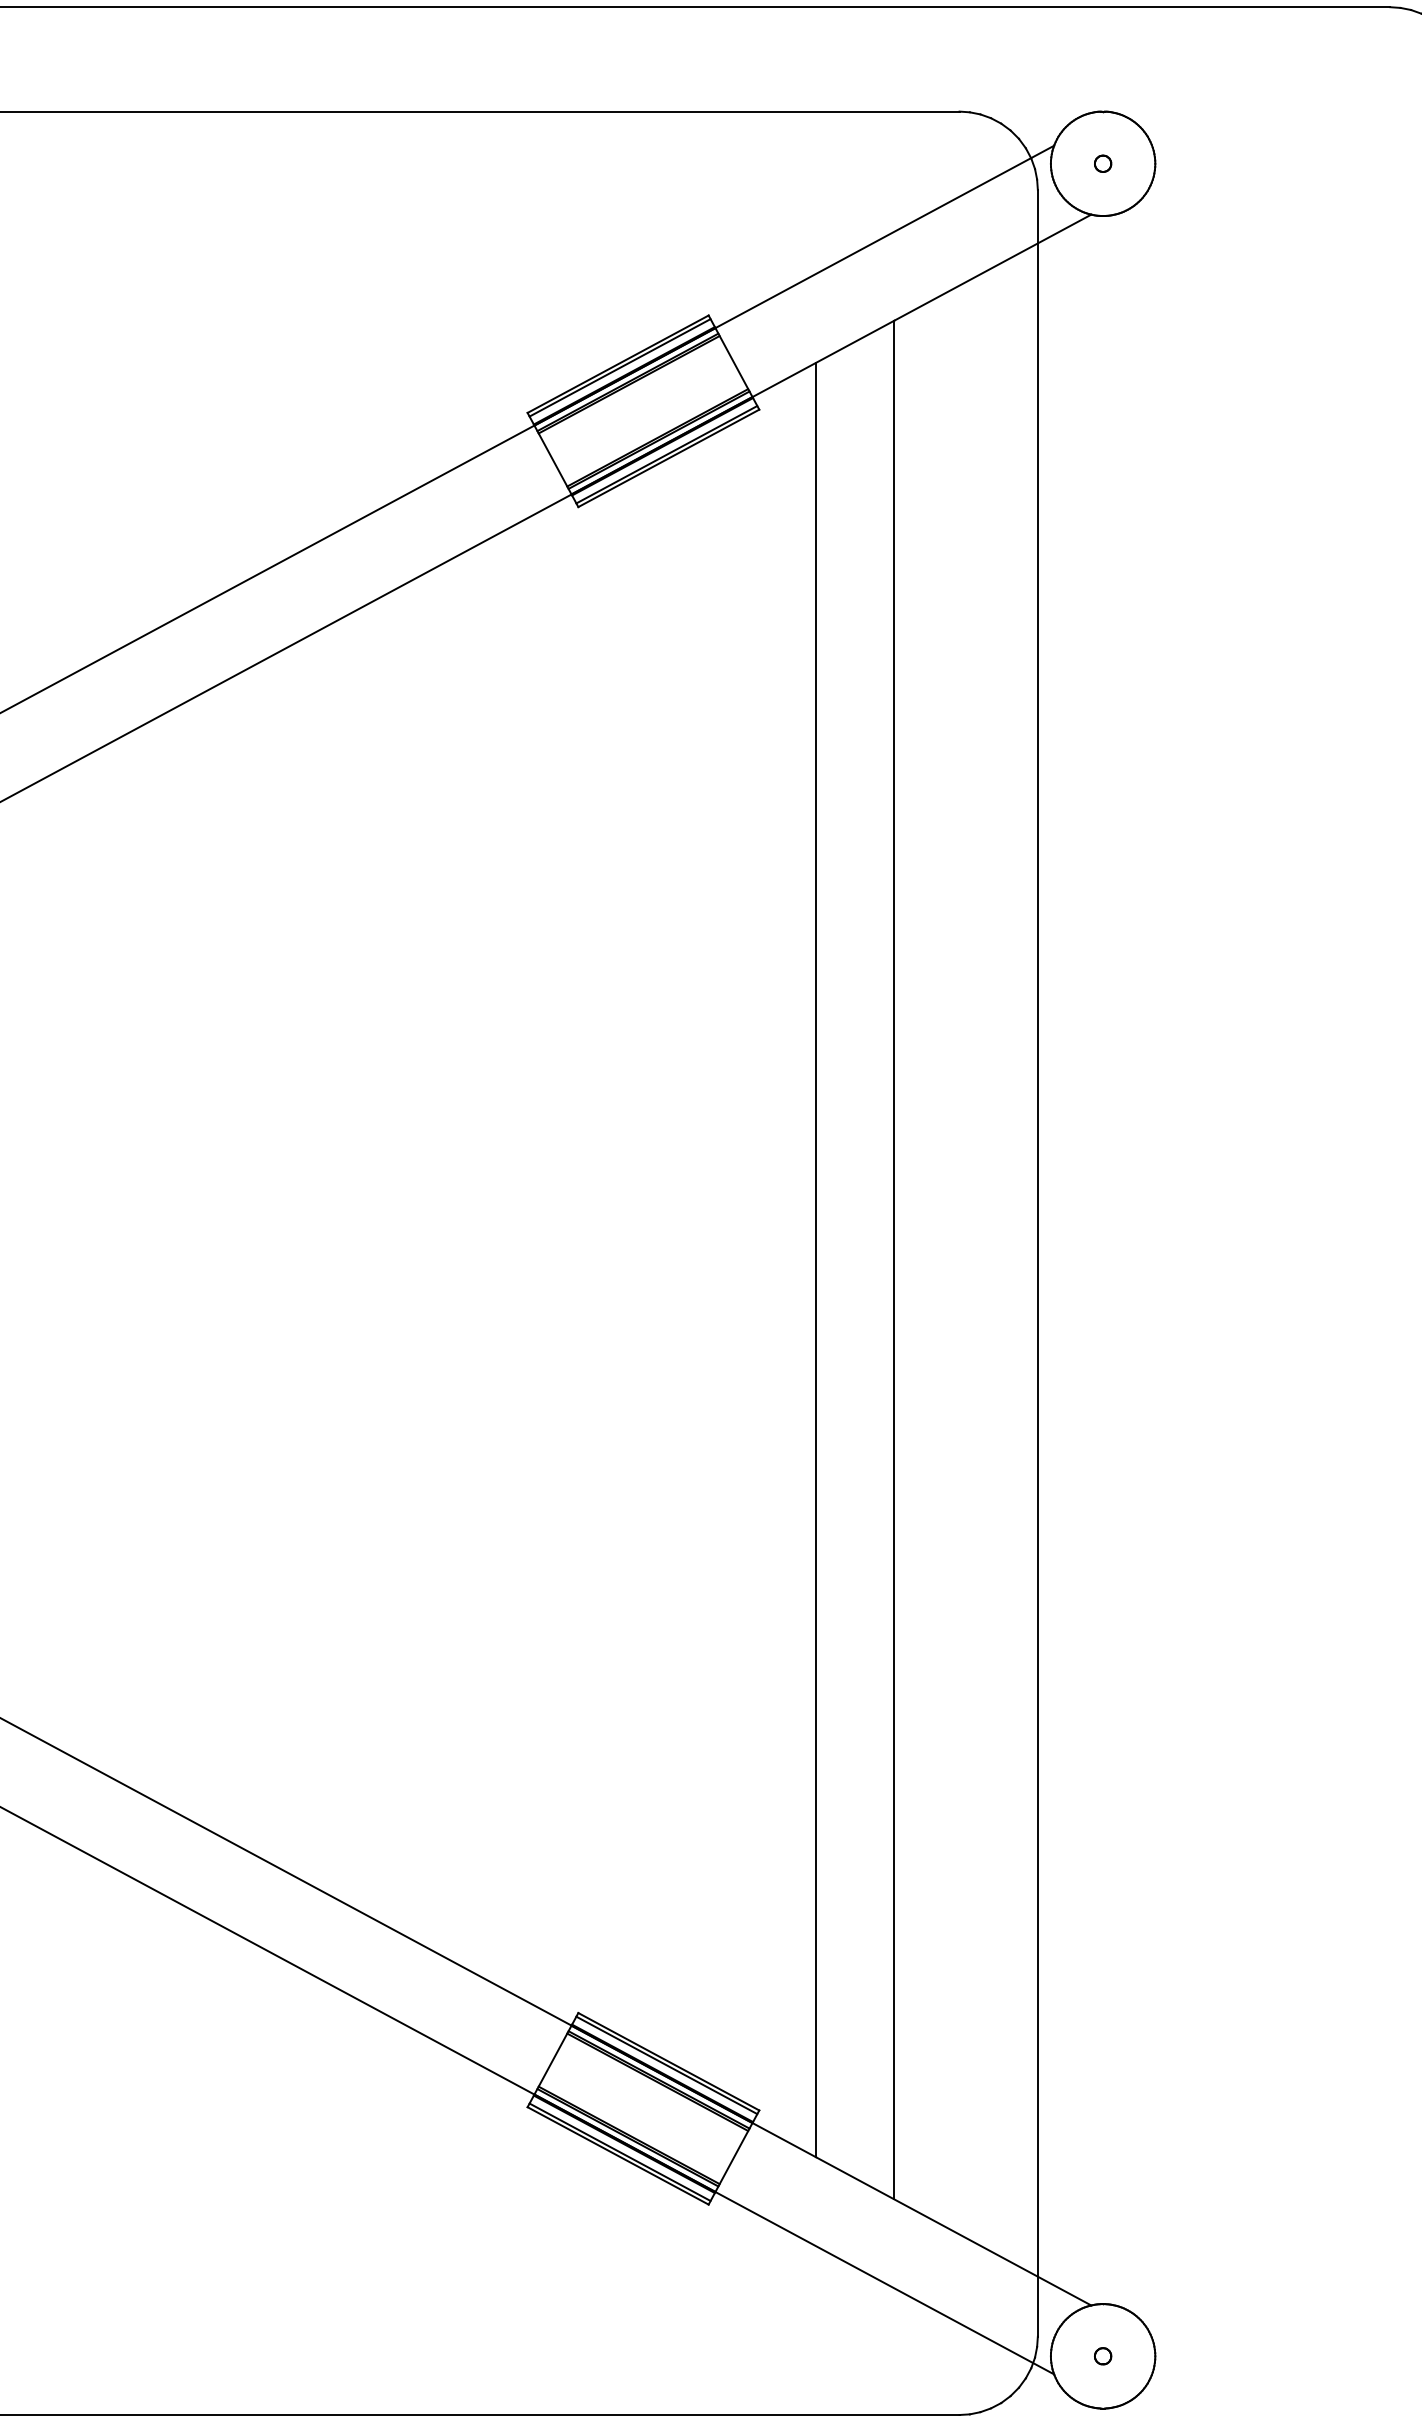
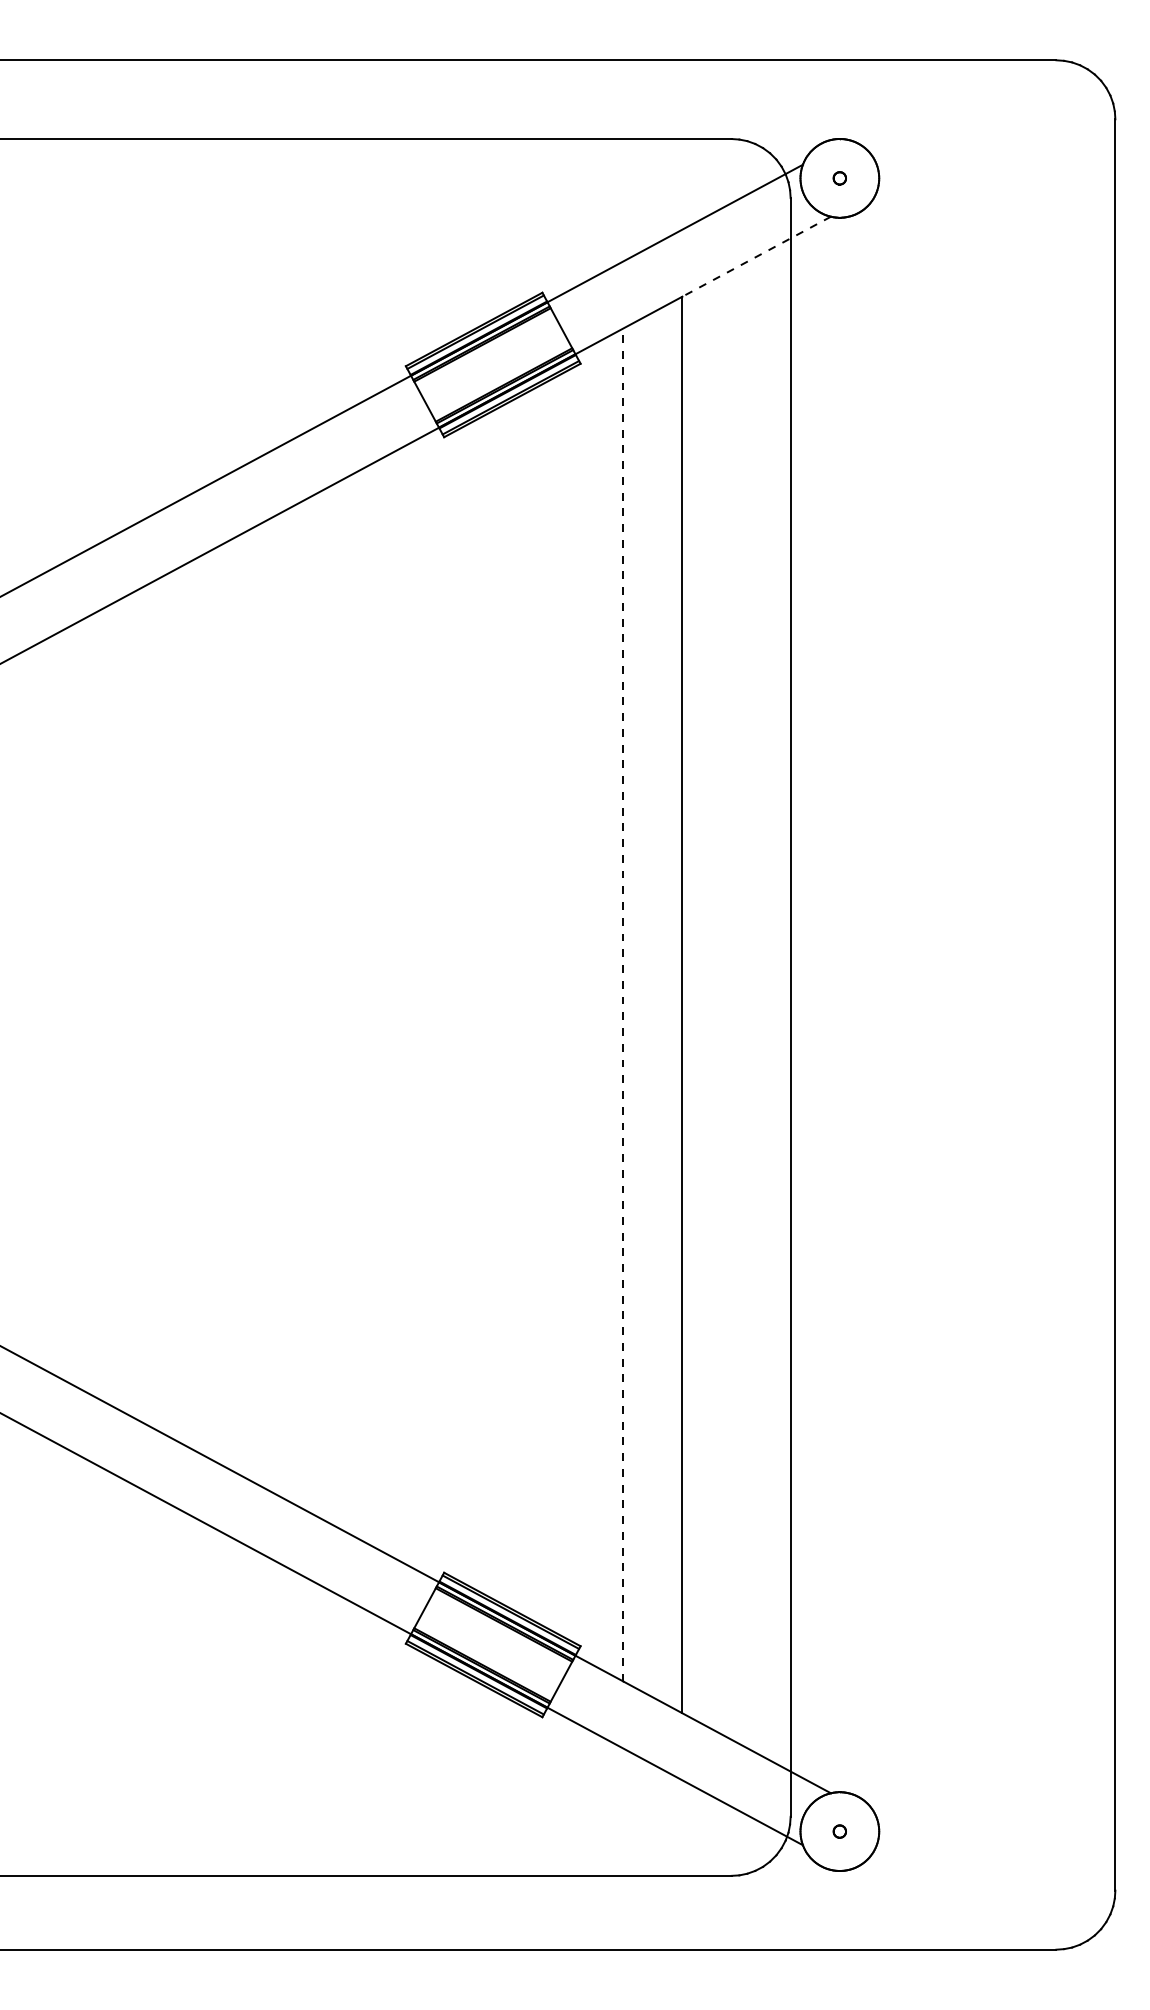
line: (992, 267) -> (756, 256), solid -> dashed
line: (816, 1259) -> (623, 1004), solid -> dashed

